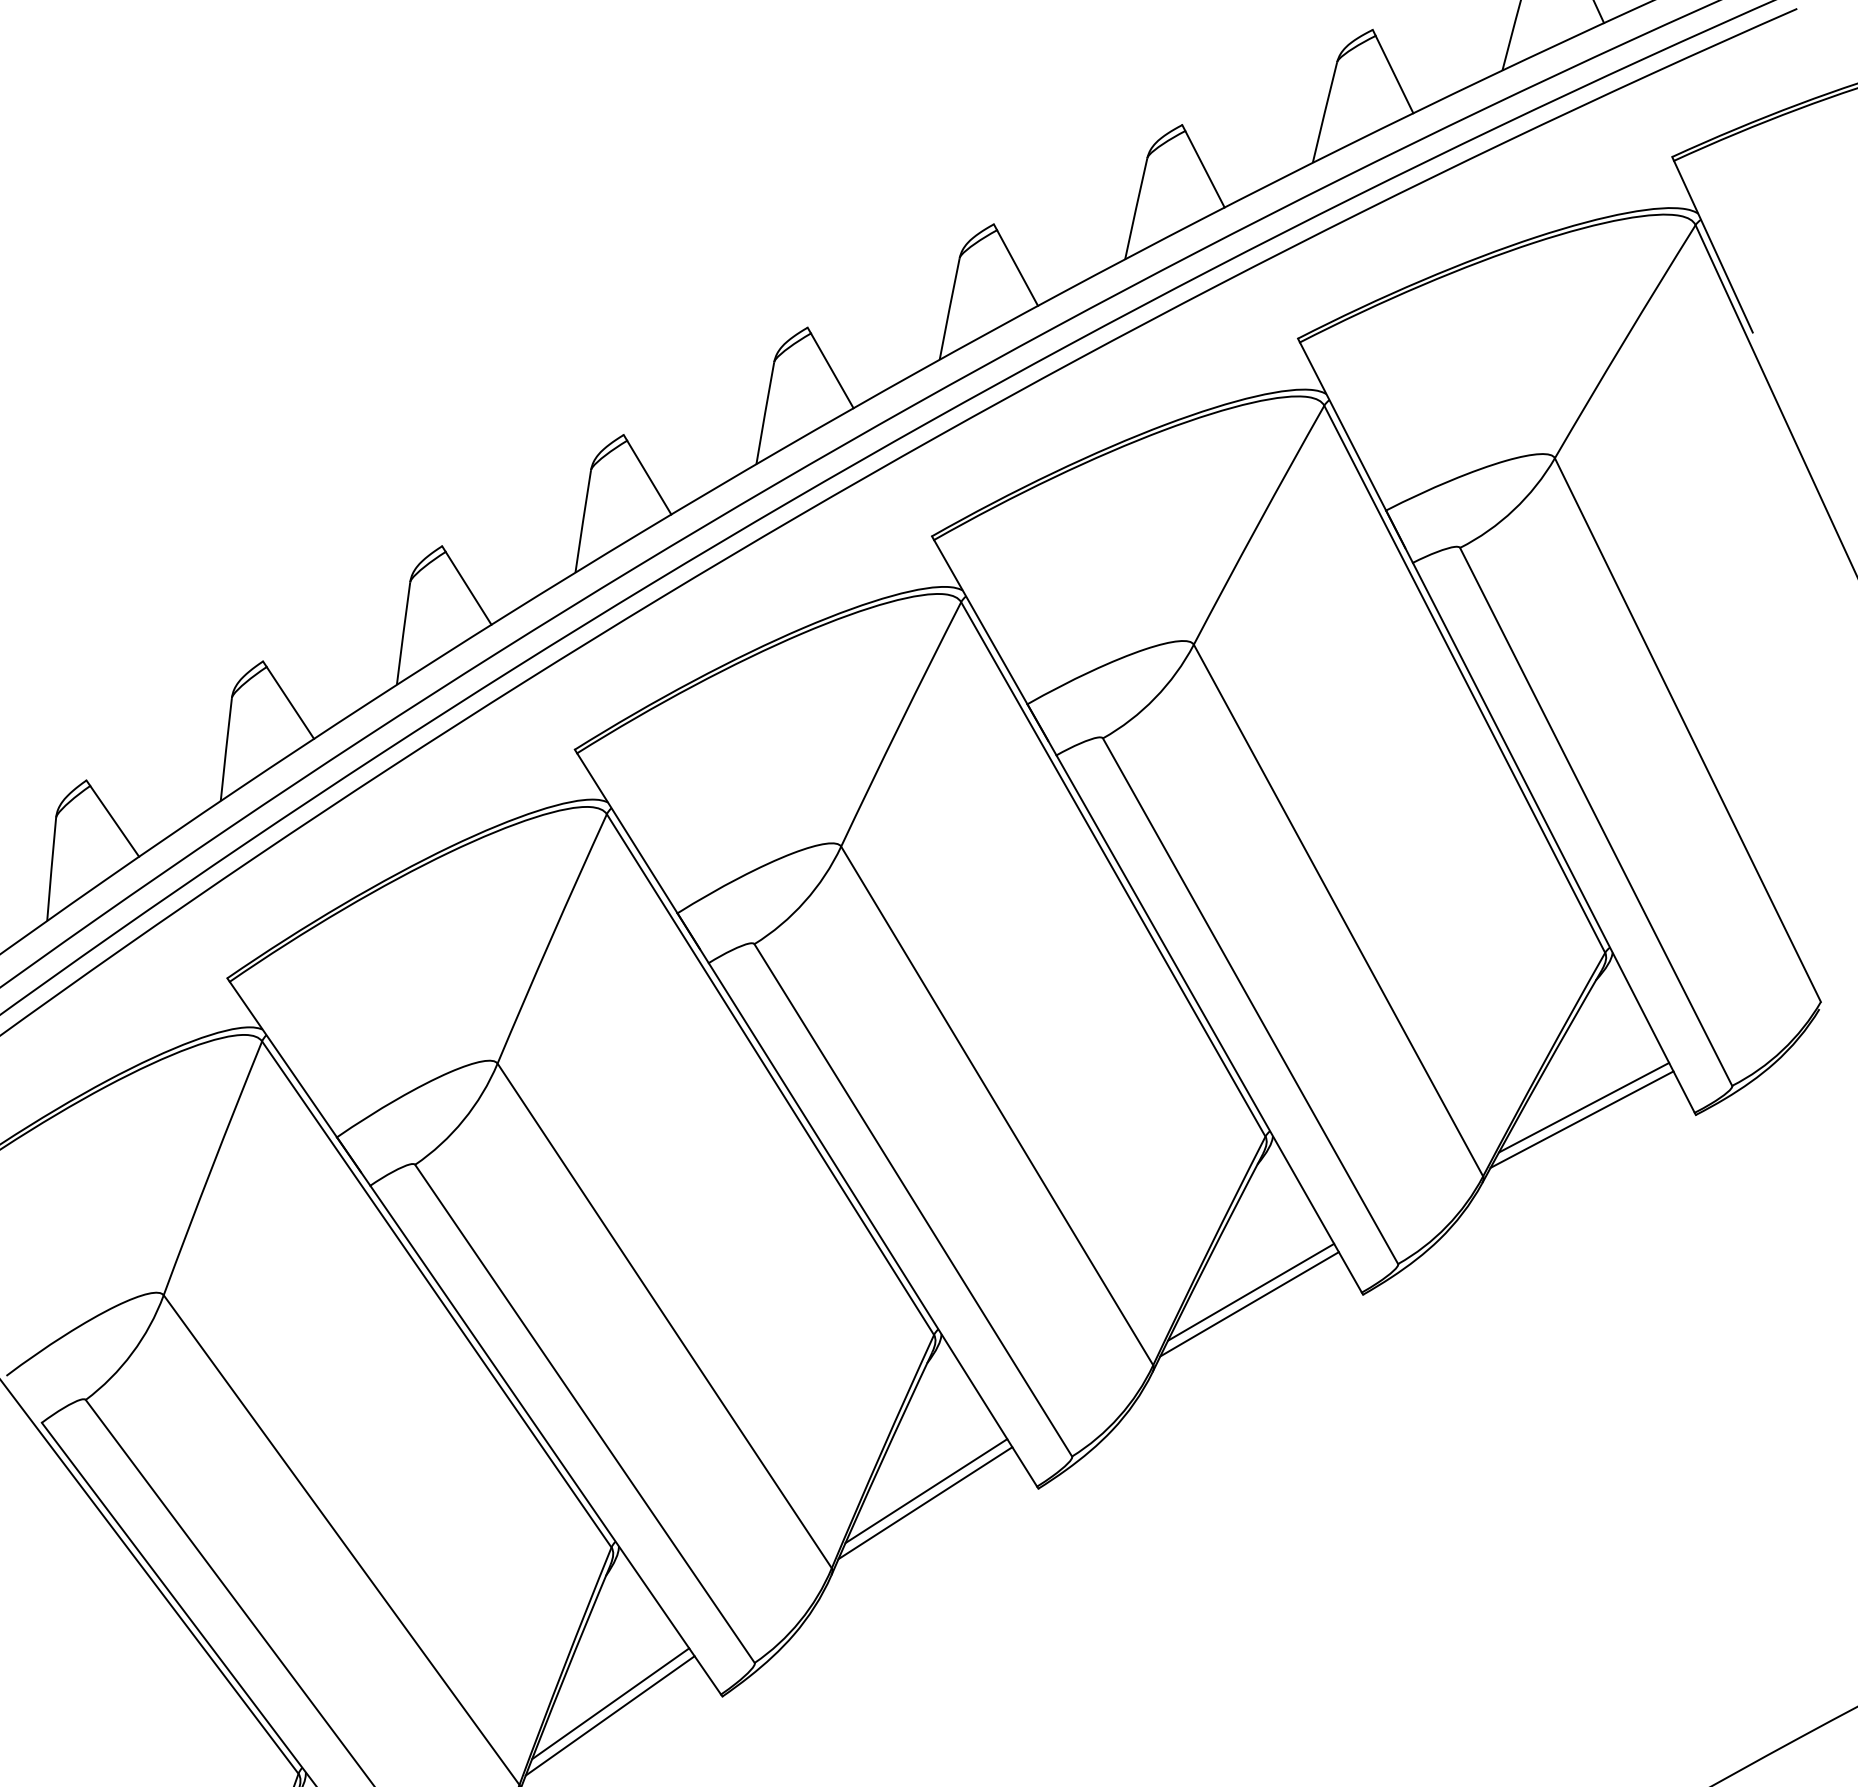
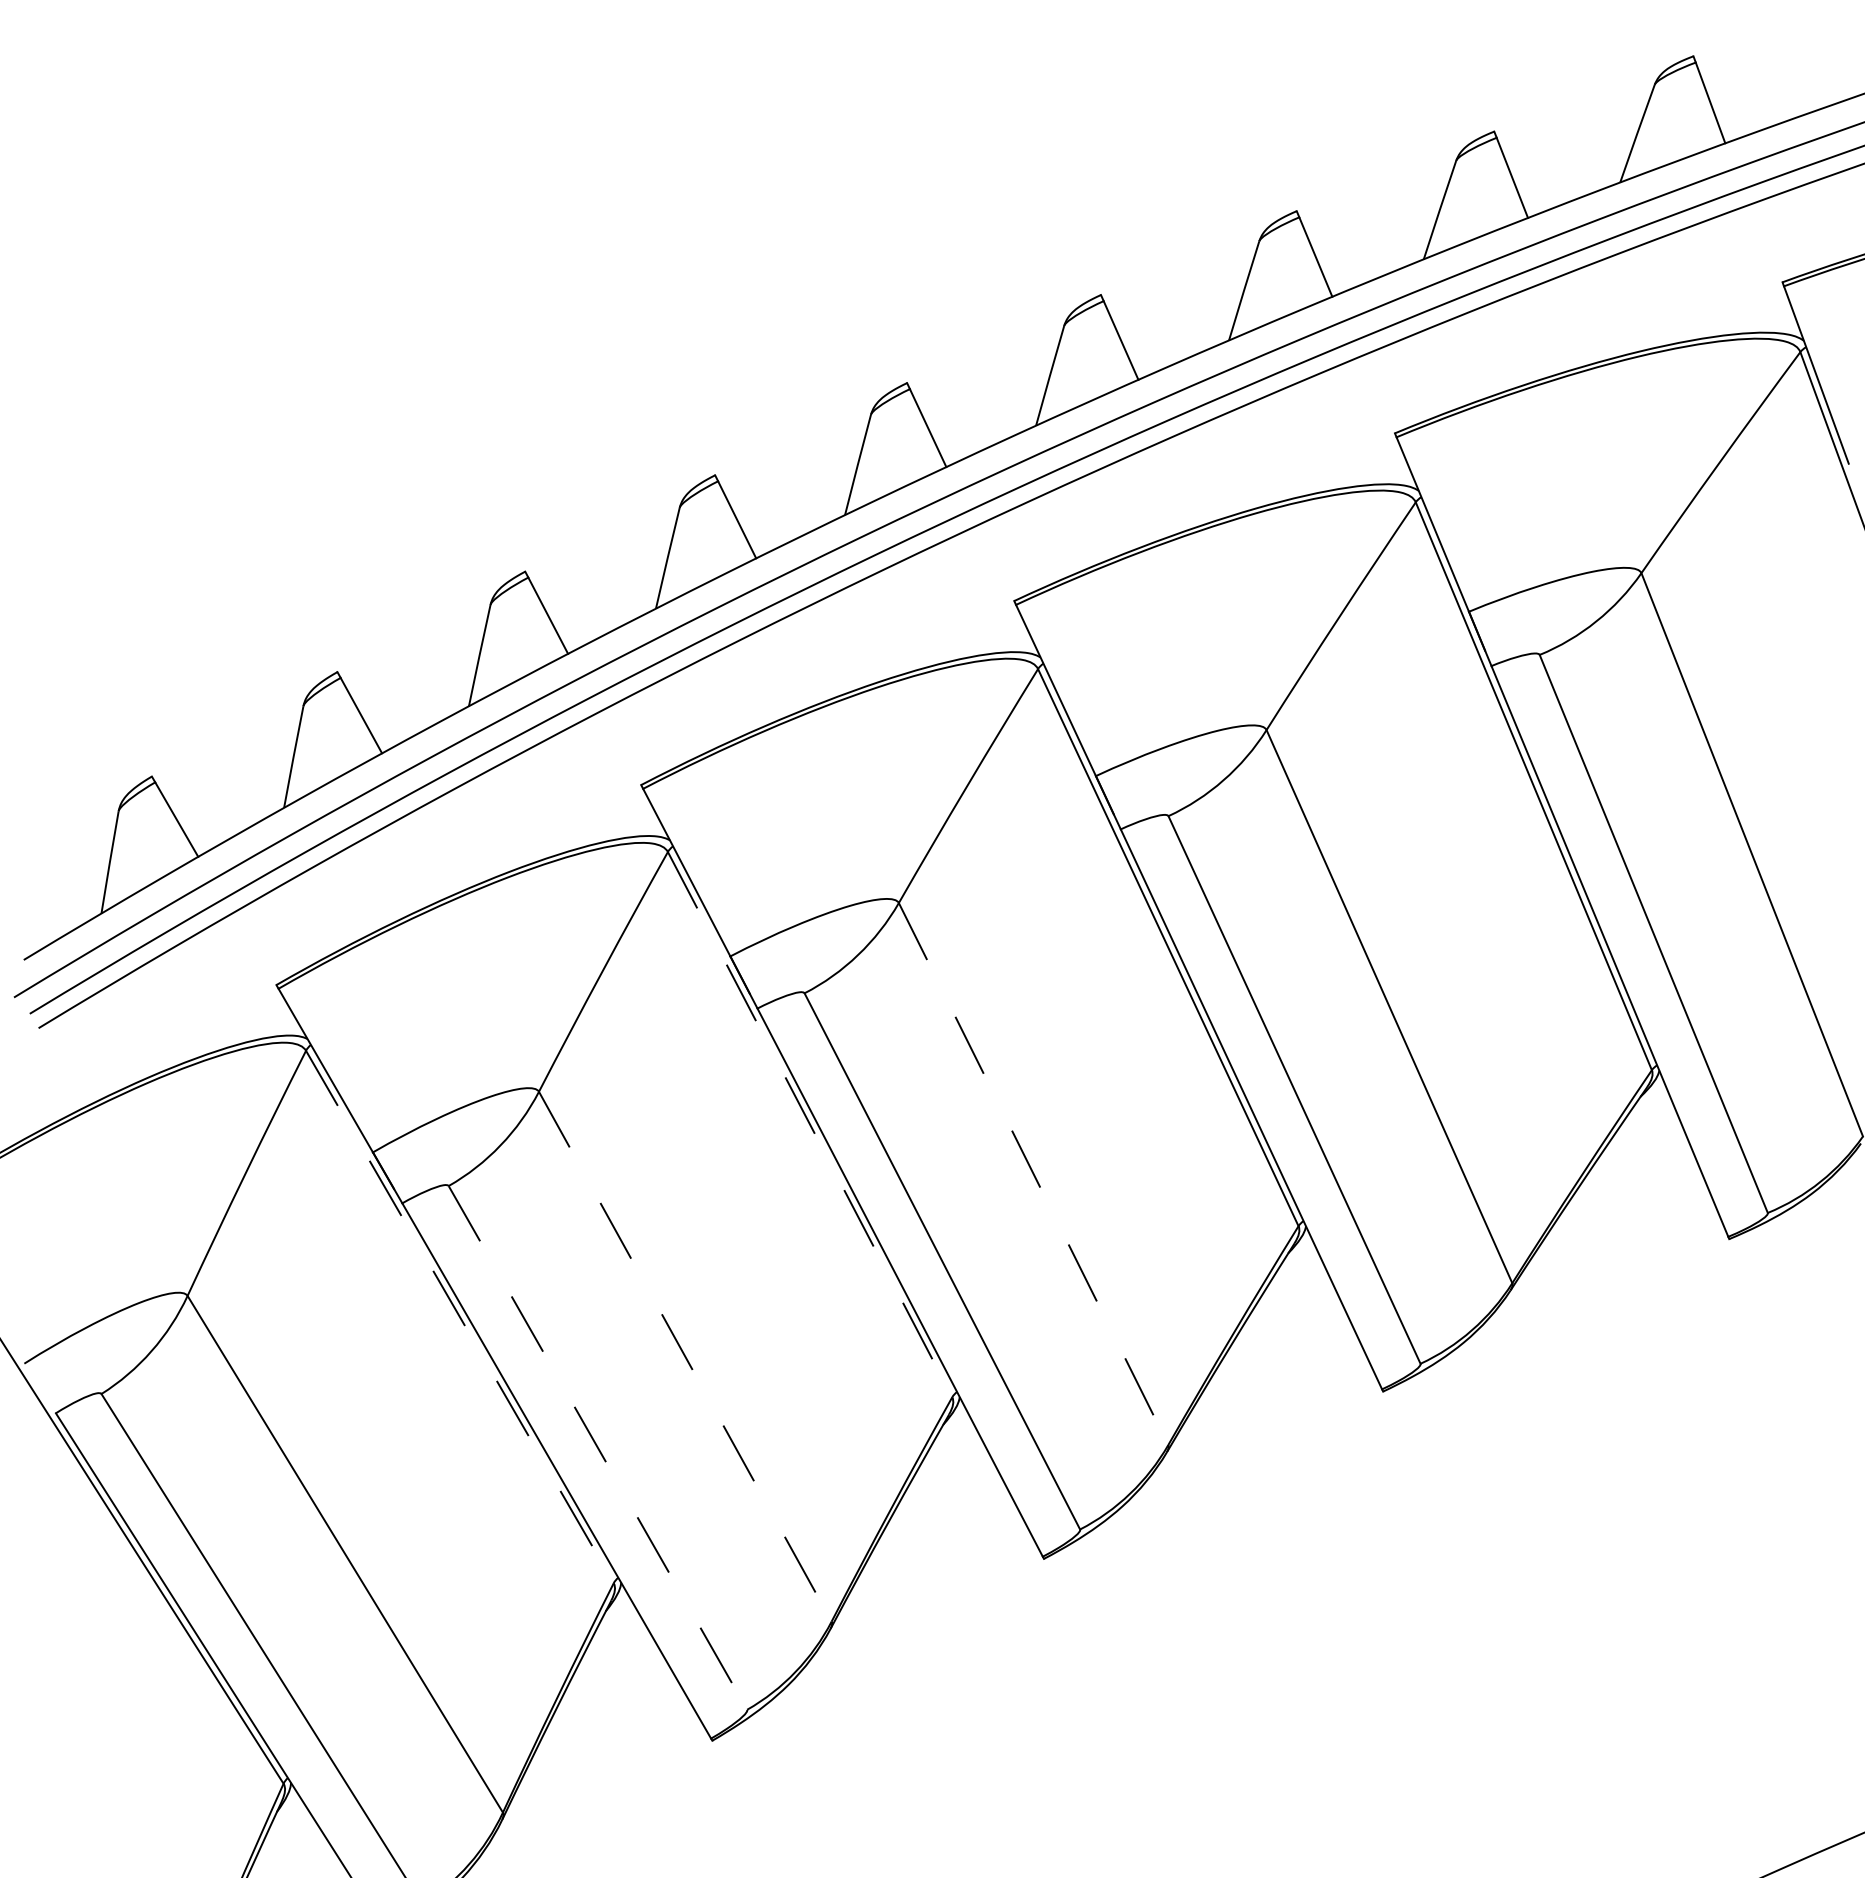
line: (770, 1075) -> (810, 1125), solid -> dashed
line: (997, 1106) -> (1033, 1174), solid -> dashed
line: (1584, 1107) -> (1618, 1222), removed
line: (1582, 1119) -> (1615, 1234), removed
line: (1250, 1291) -> (1271, 1379), removed
line: (437, 1294) -> (460, 1317), solid -> dashed
line: (1249, 1303) -> (1269, 1391), removed
line: (664, 1315) -> (685, 1356), solid -> dashed
line: (585, 1414) -> (598, 1448), solid -> dashed
line: (925, 1490) -> (931, 1551), removed
line: (925, 1503) -> (930, 1564), removed
line: (610, 1703) -> (600, 1738), removed
line: (609, 1715) -> (598, 1750), removed

